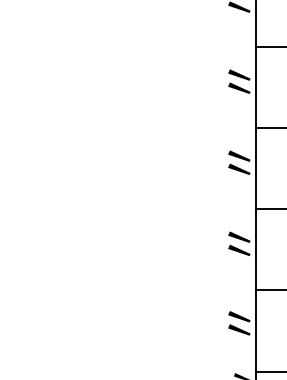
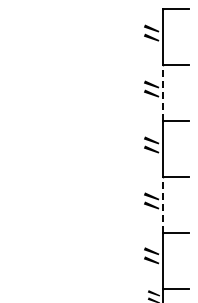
line: (256, 88) -> (163, 93), solid -> dashed
line: (256, 250) -> (163, 205), solid -> dashed

